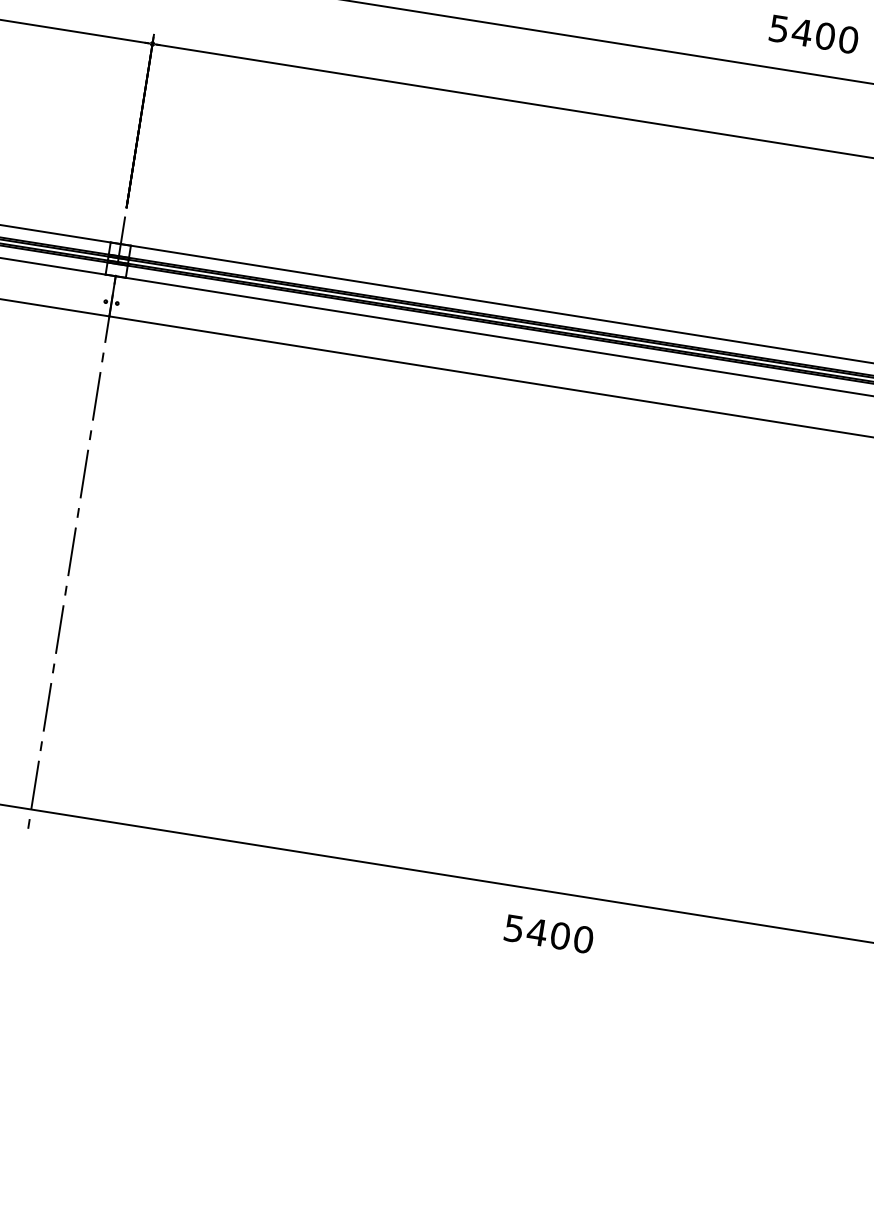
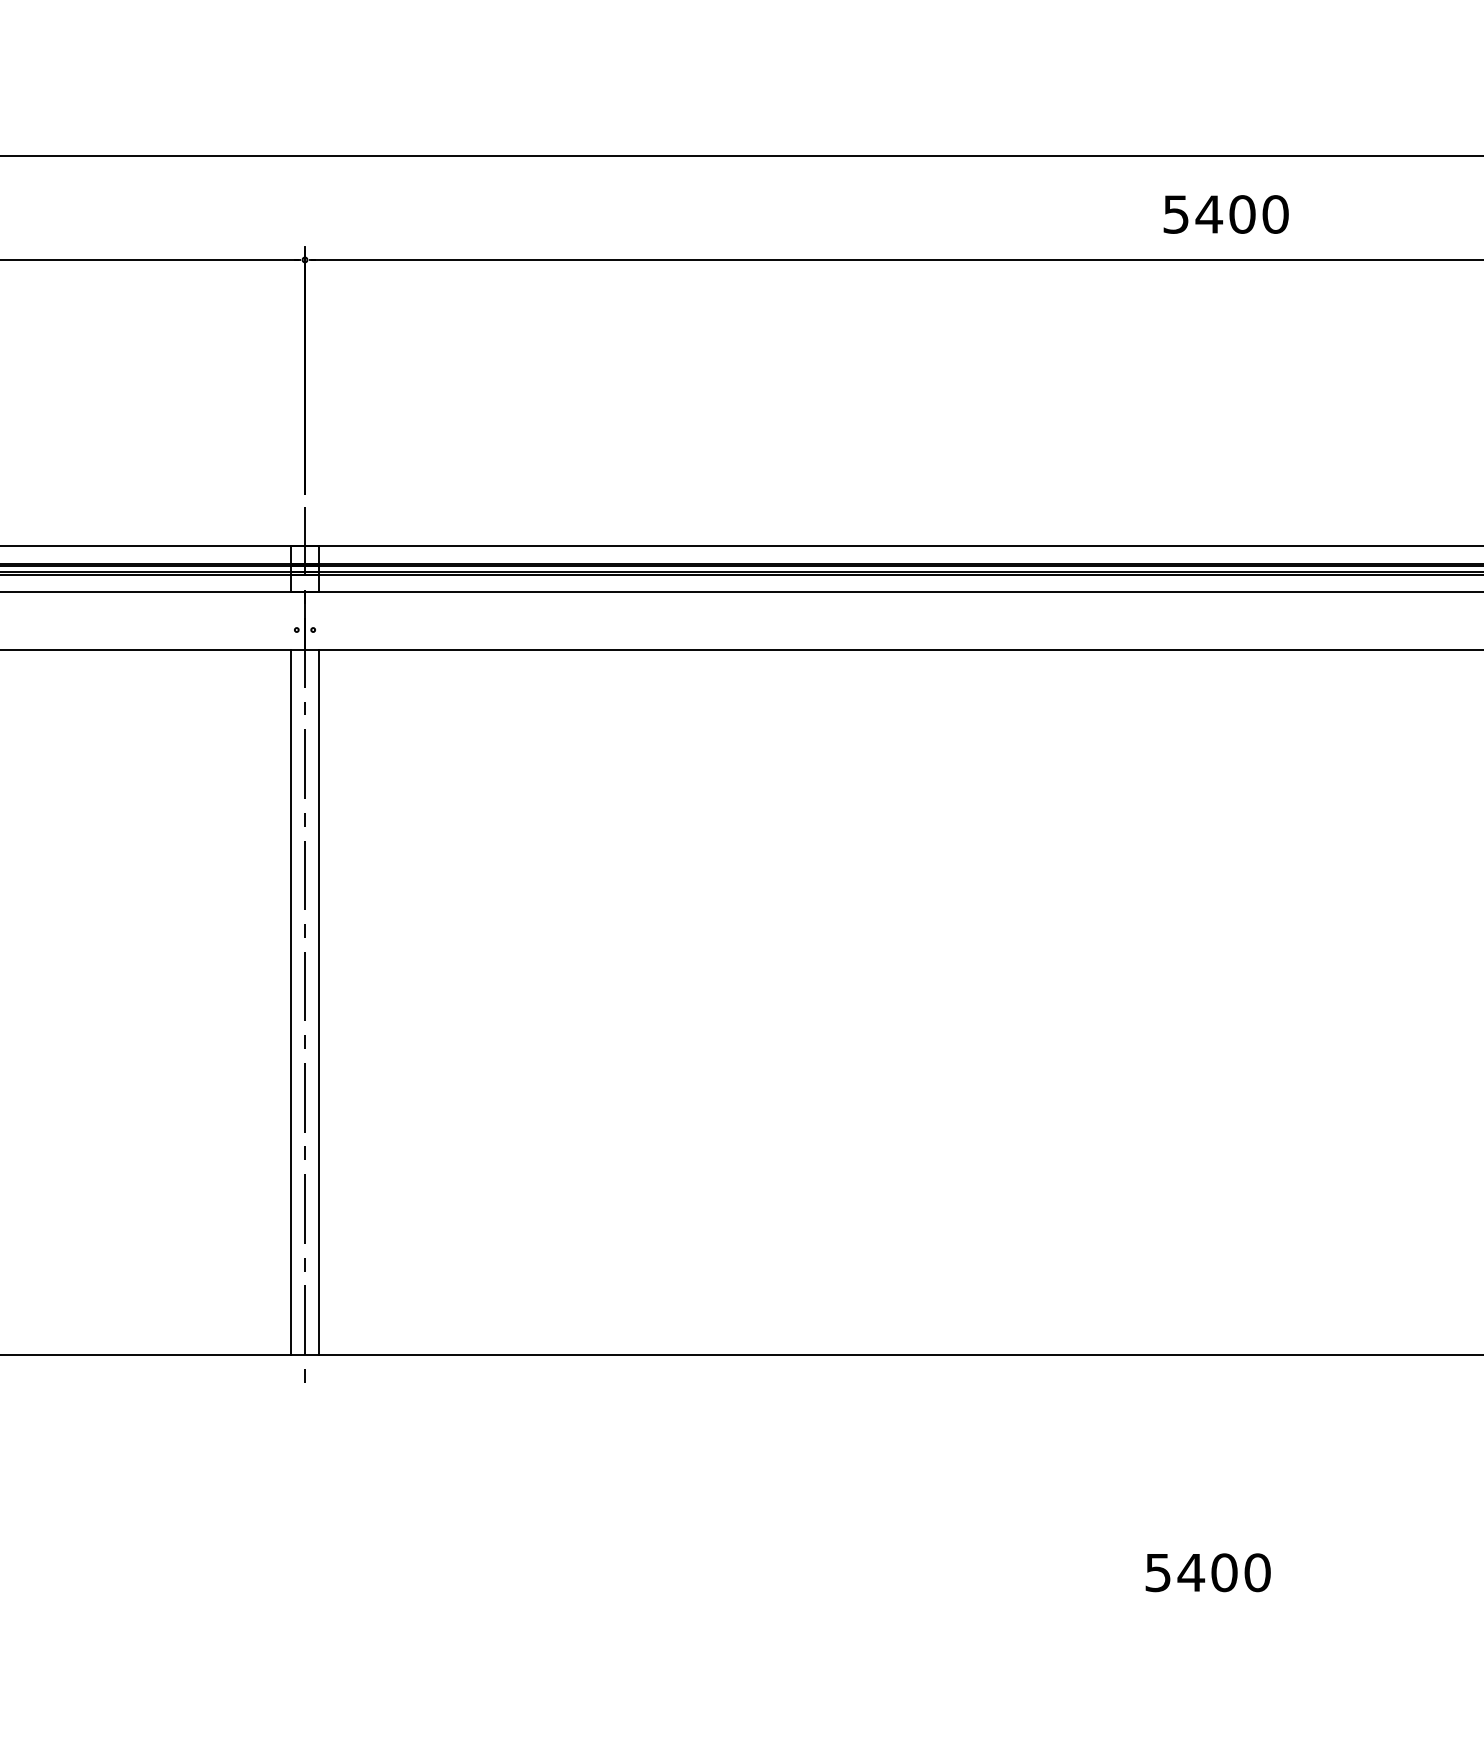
text: (813, 34) -> (1225, 214), moved
line: (60, 561) -> (291, 1002), added
line: (79, 564) -> (318, 1002), added
text: (548, 933) -> (1207, 1572), moved

